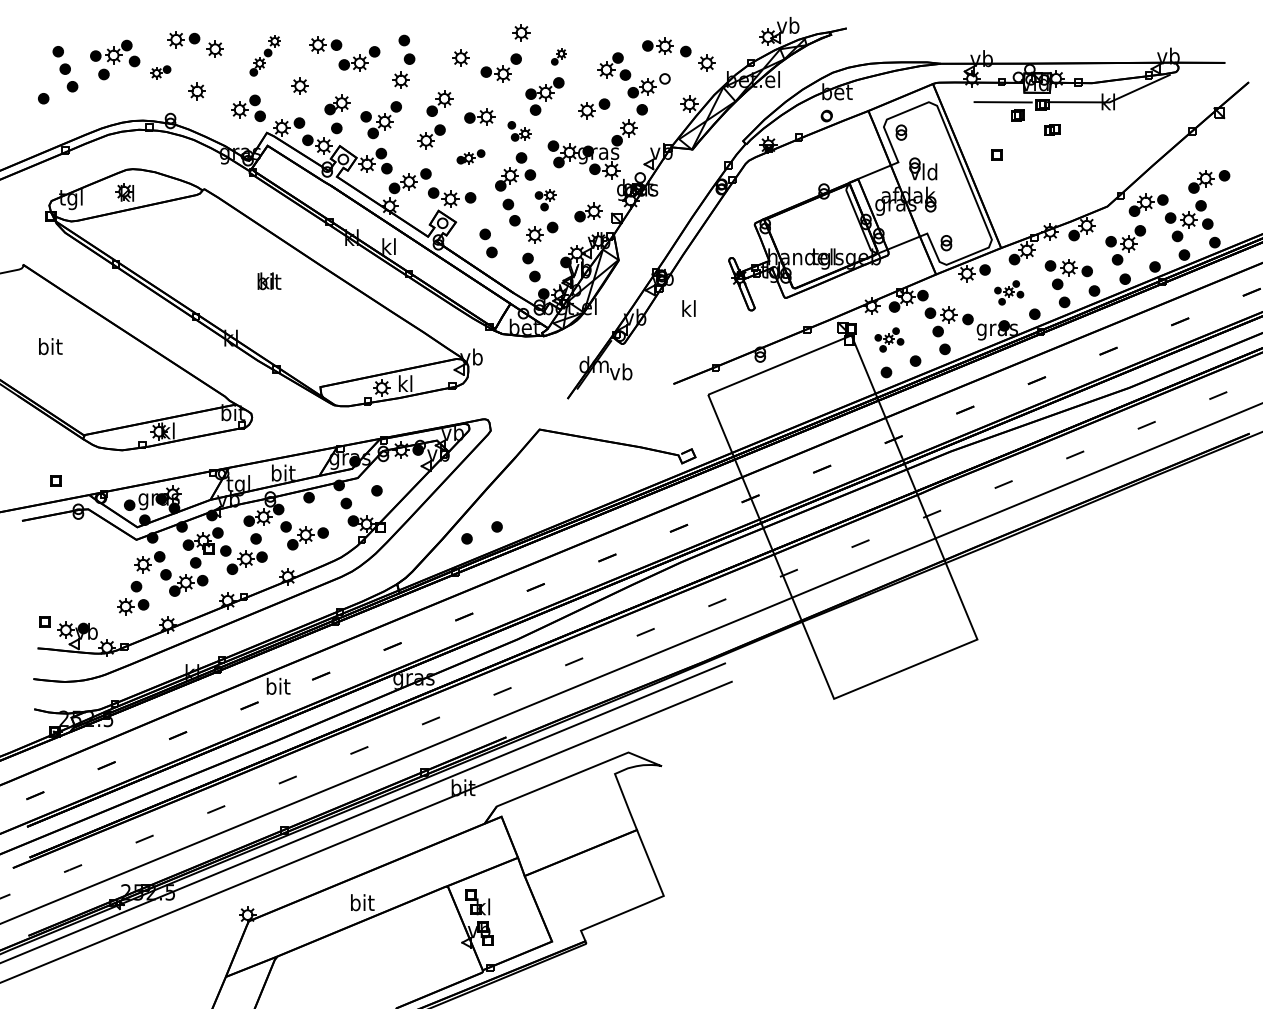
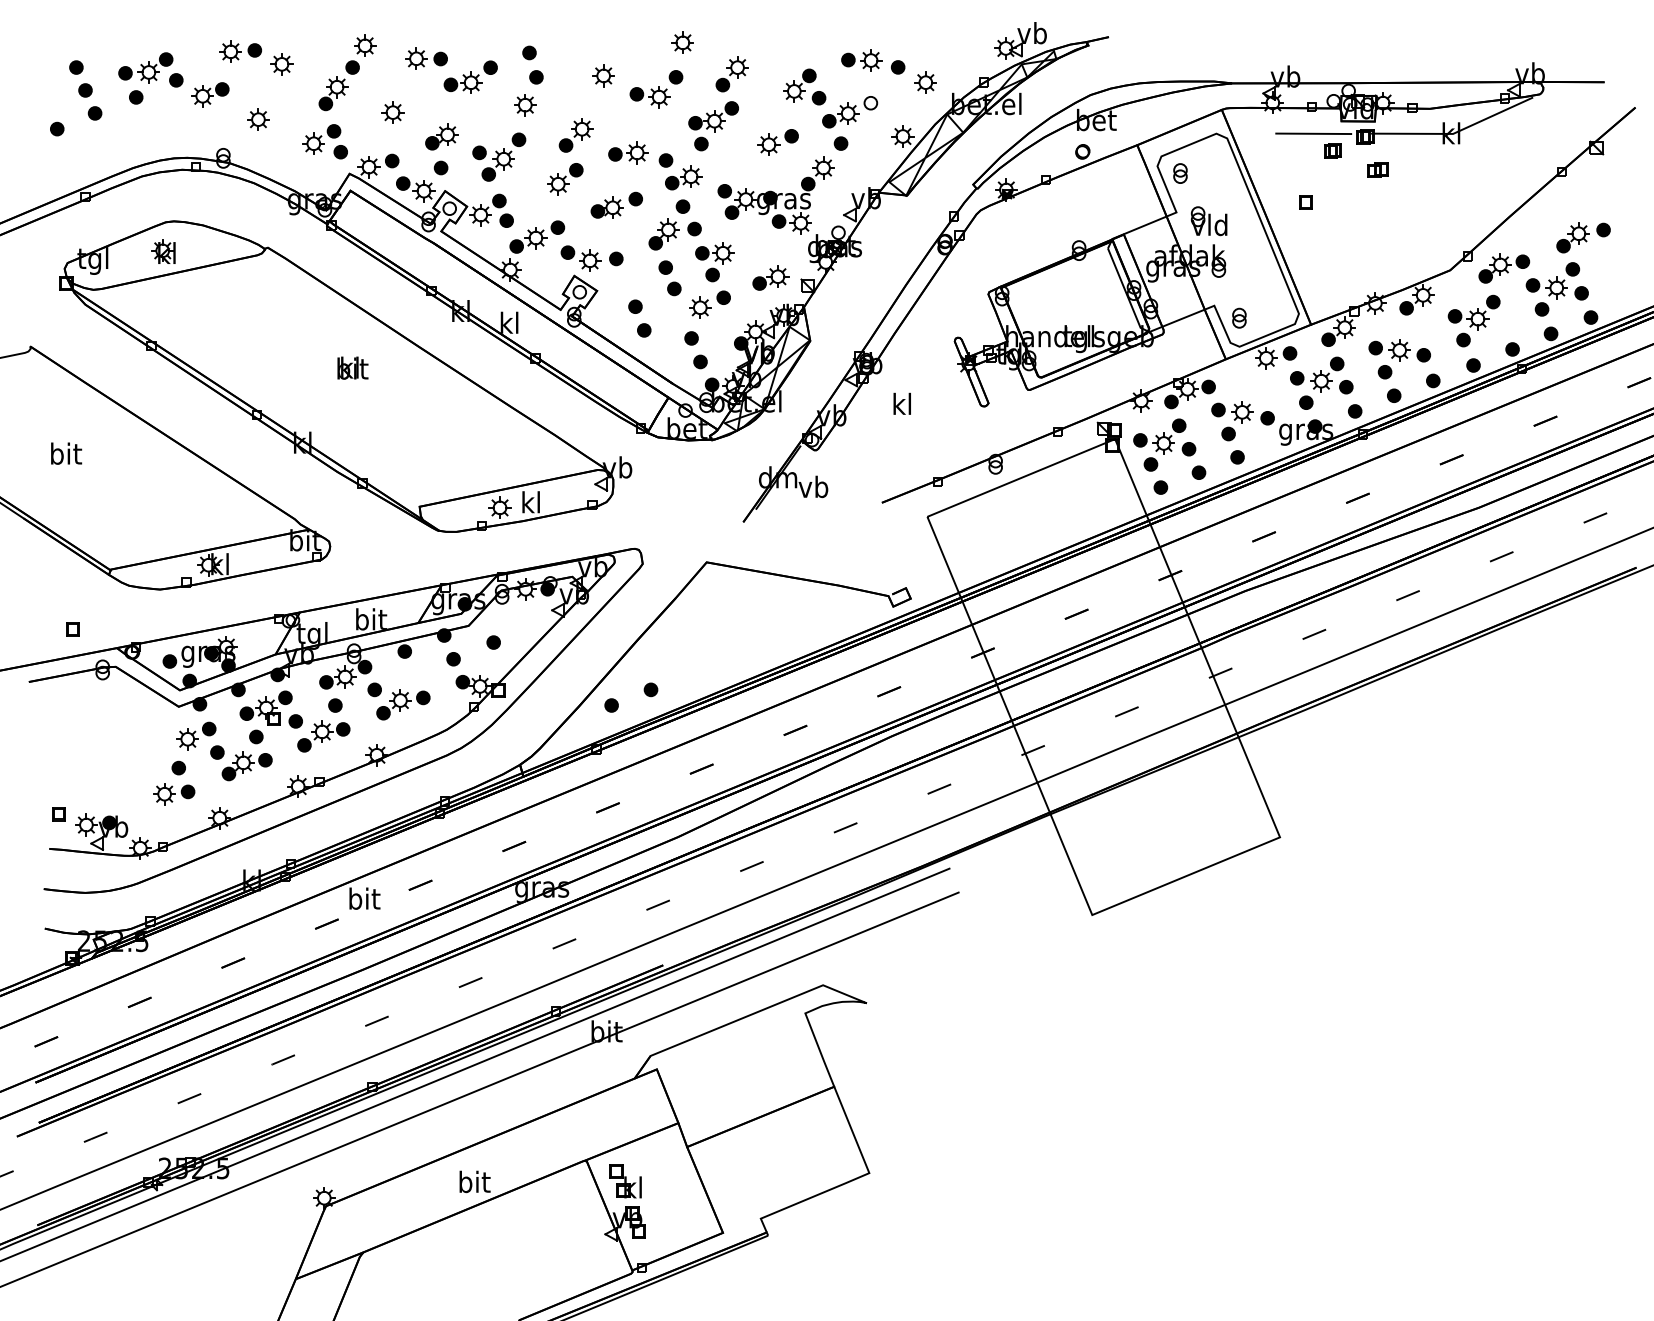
part: (265, 55) -> (347, 72), size x1.43
part: (558, 56) -> (731, 73), size x1.67
part: (160, 72) -> (210, 94), size x1.43
part: (519, 131) -> (680, 172), size x1.43
part: (470, 156) -> (616, 204), size x1.43
part: (545, 199) -> (714, 261), size x1.43
part: (1008, 292) -> (1320, 382), size x1.67
part: (889, 339) -> (1164, 444), size x1.67

